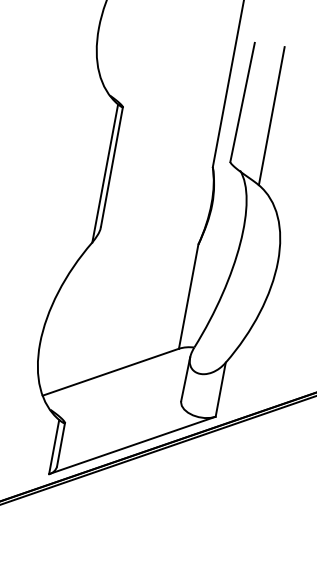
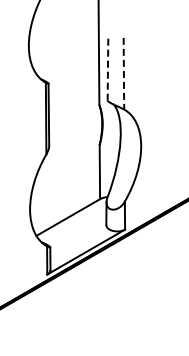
line: (241, 103) -> (107, 70), solid -> dashed
line: (271, 115) -> (123, 73), solid -> dashed

